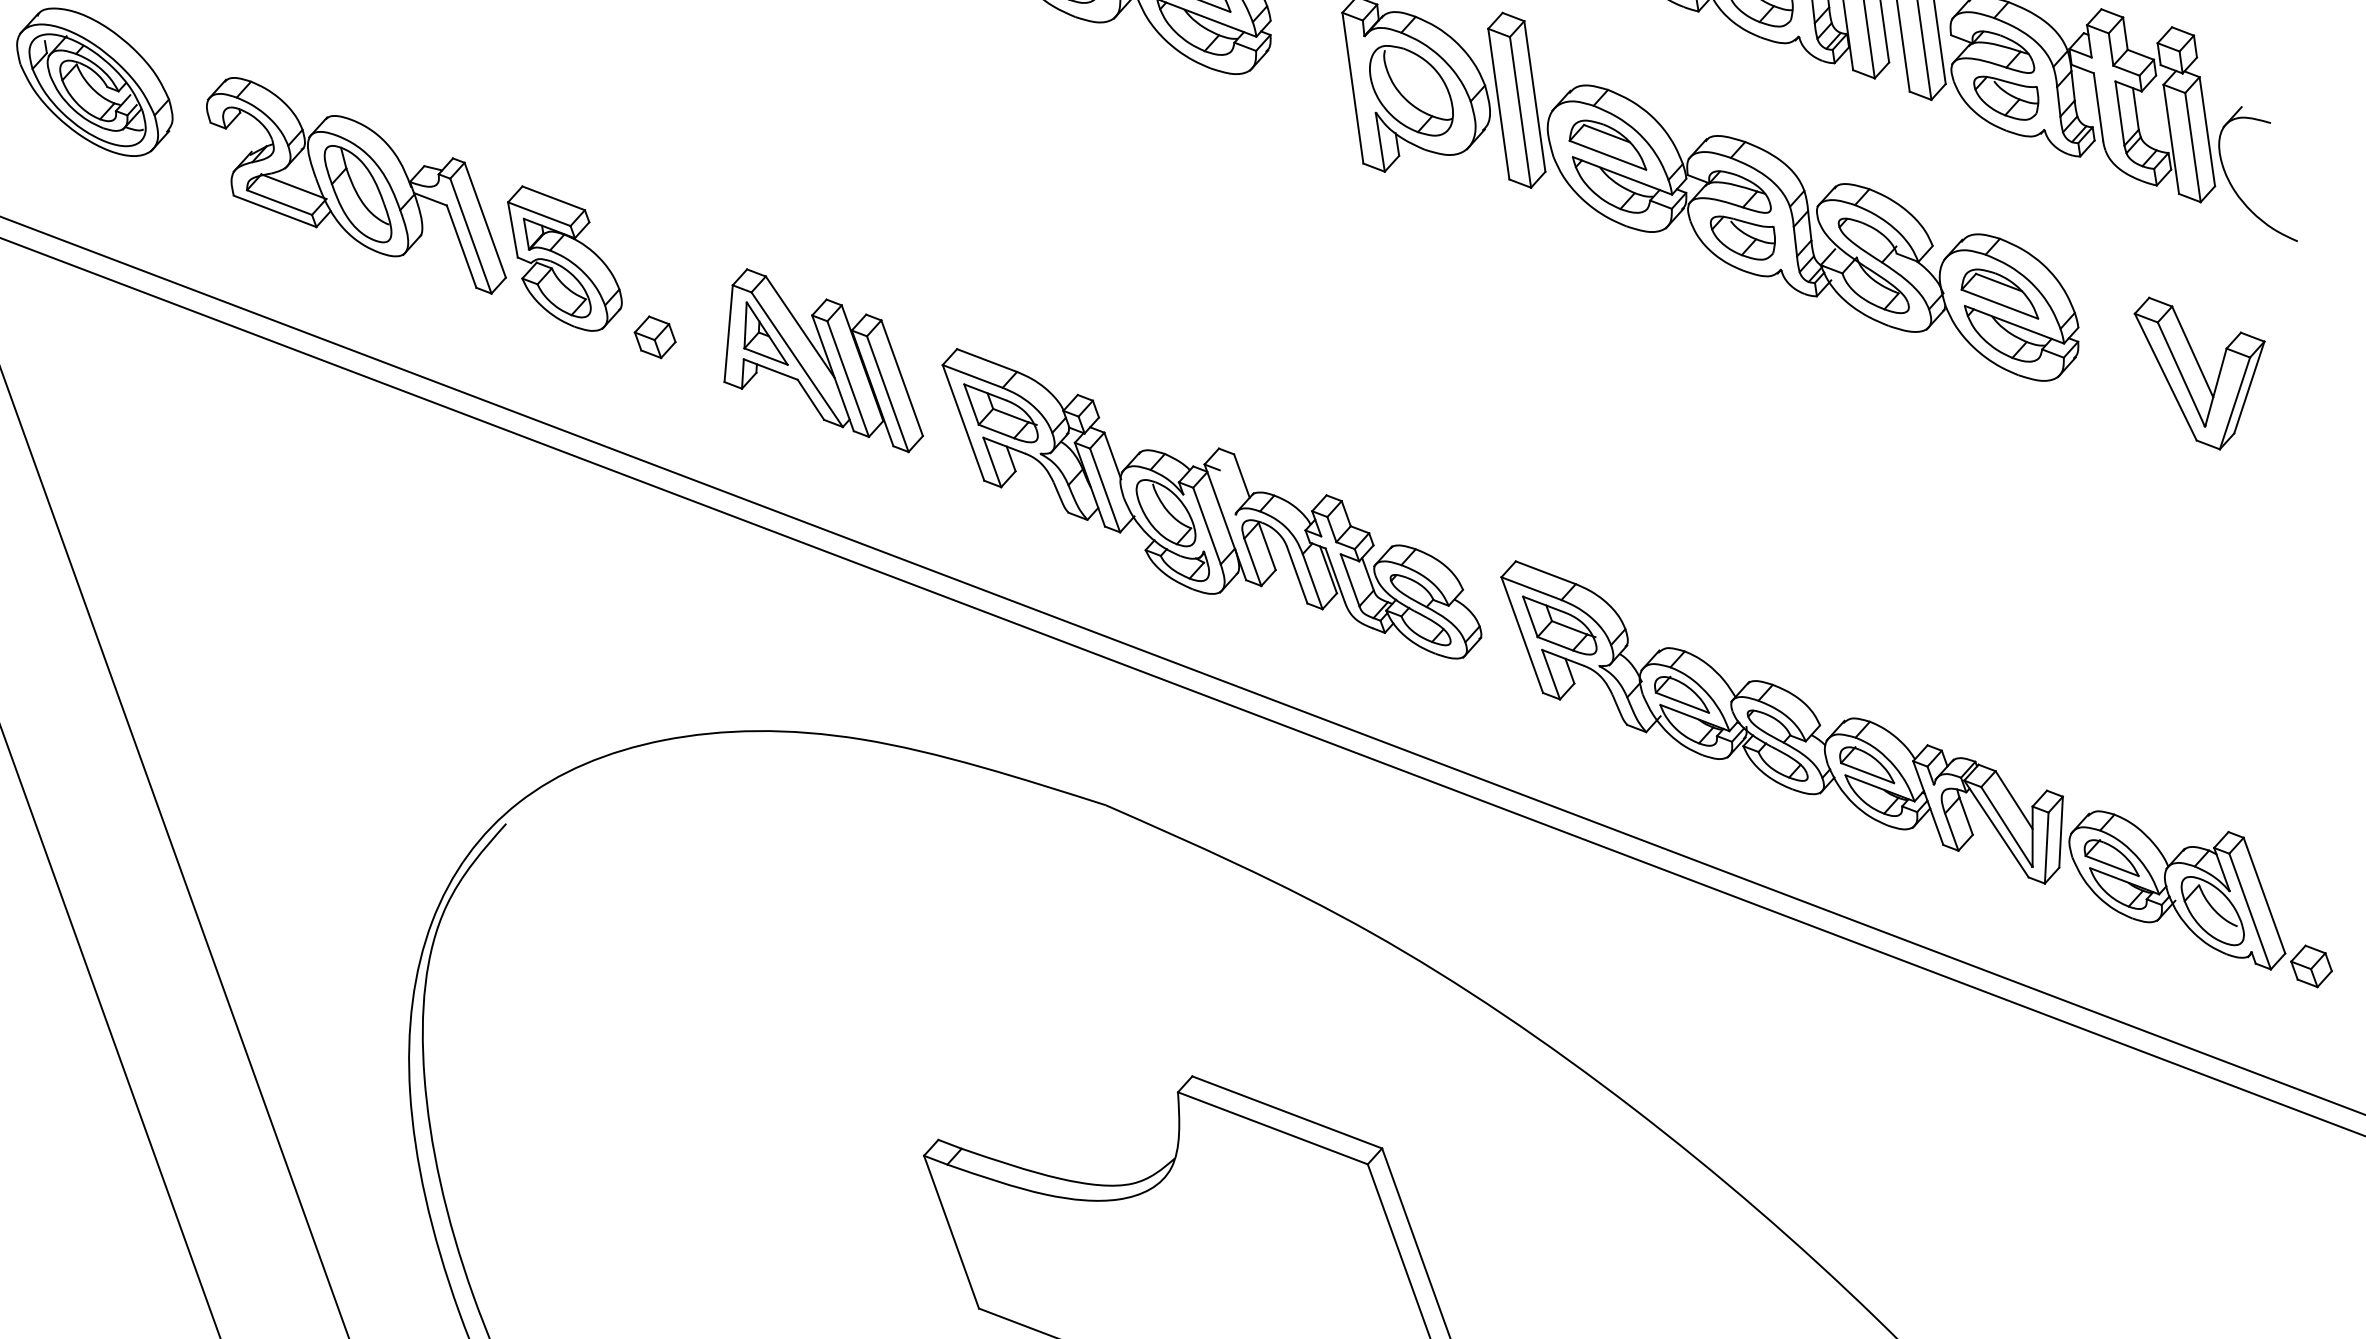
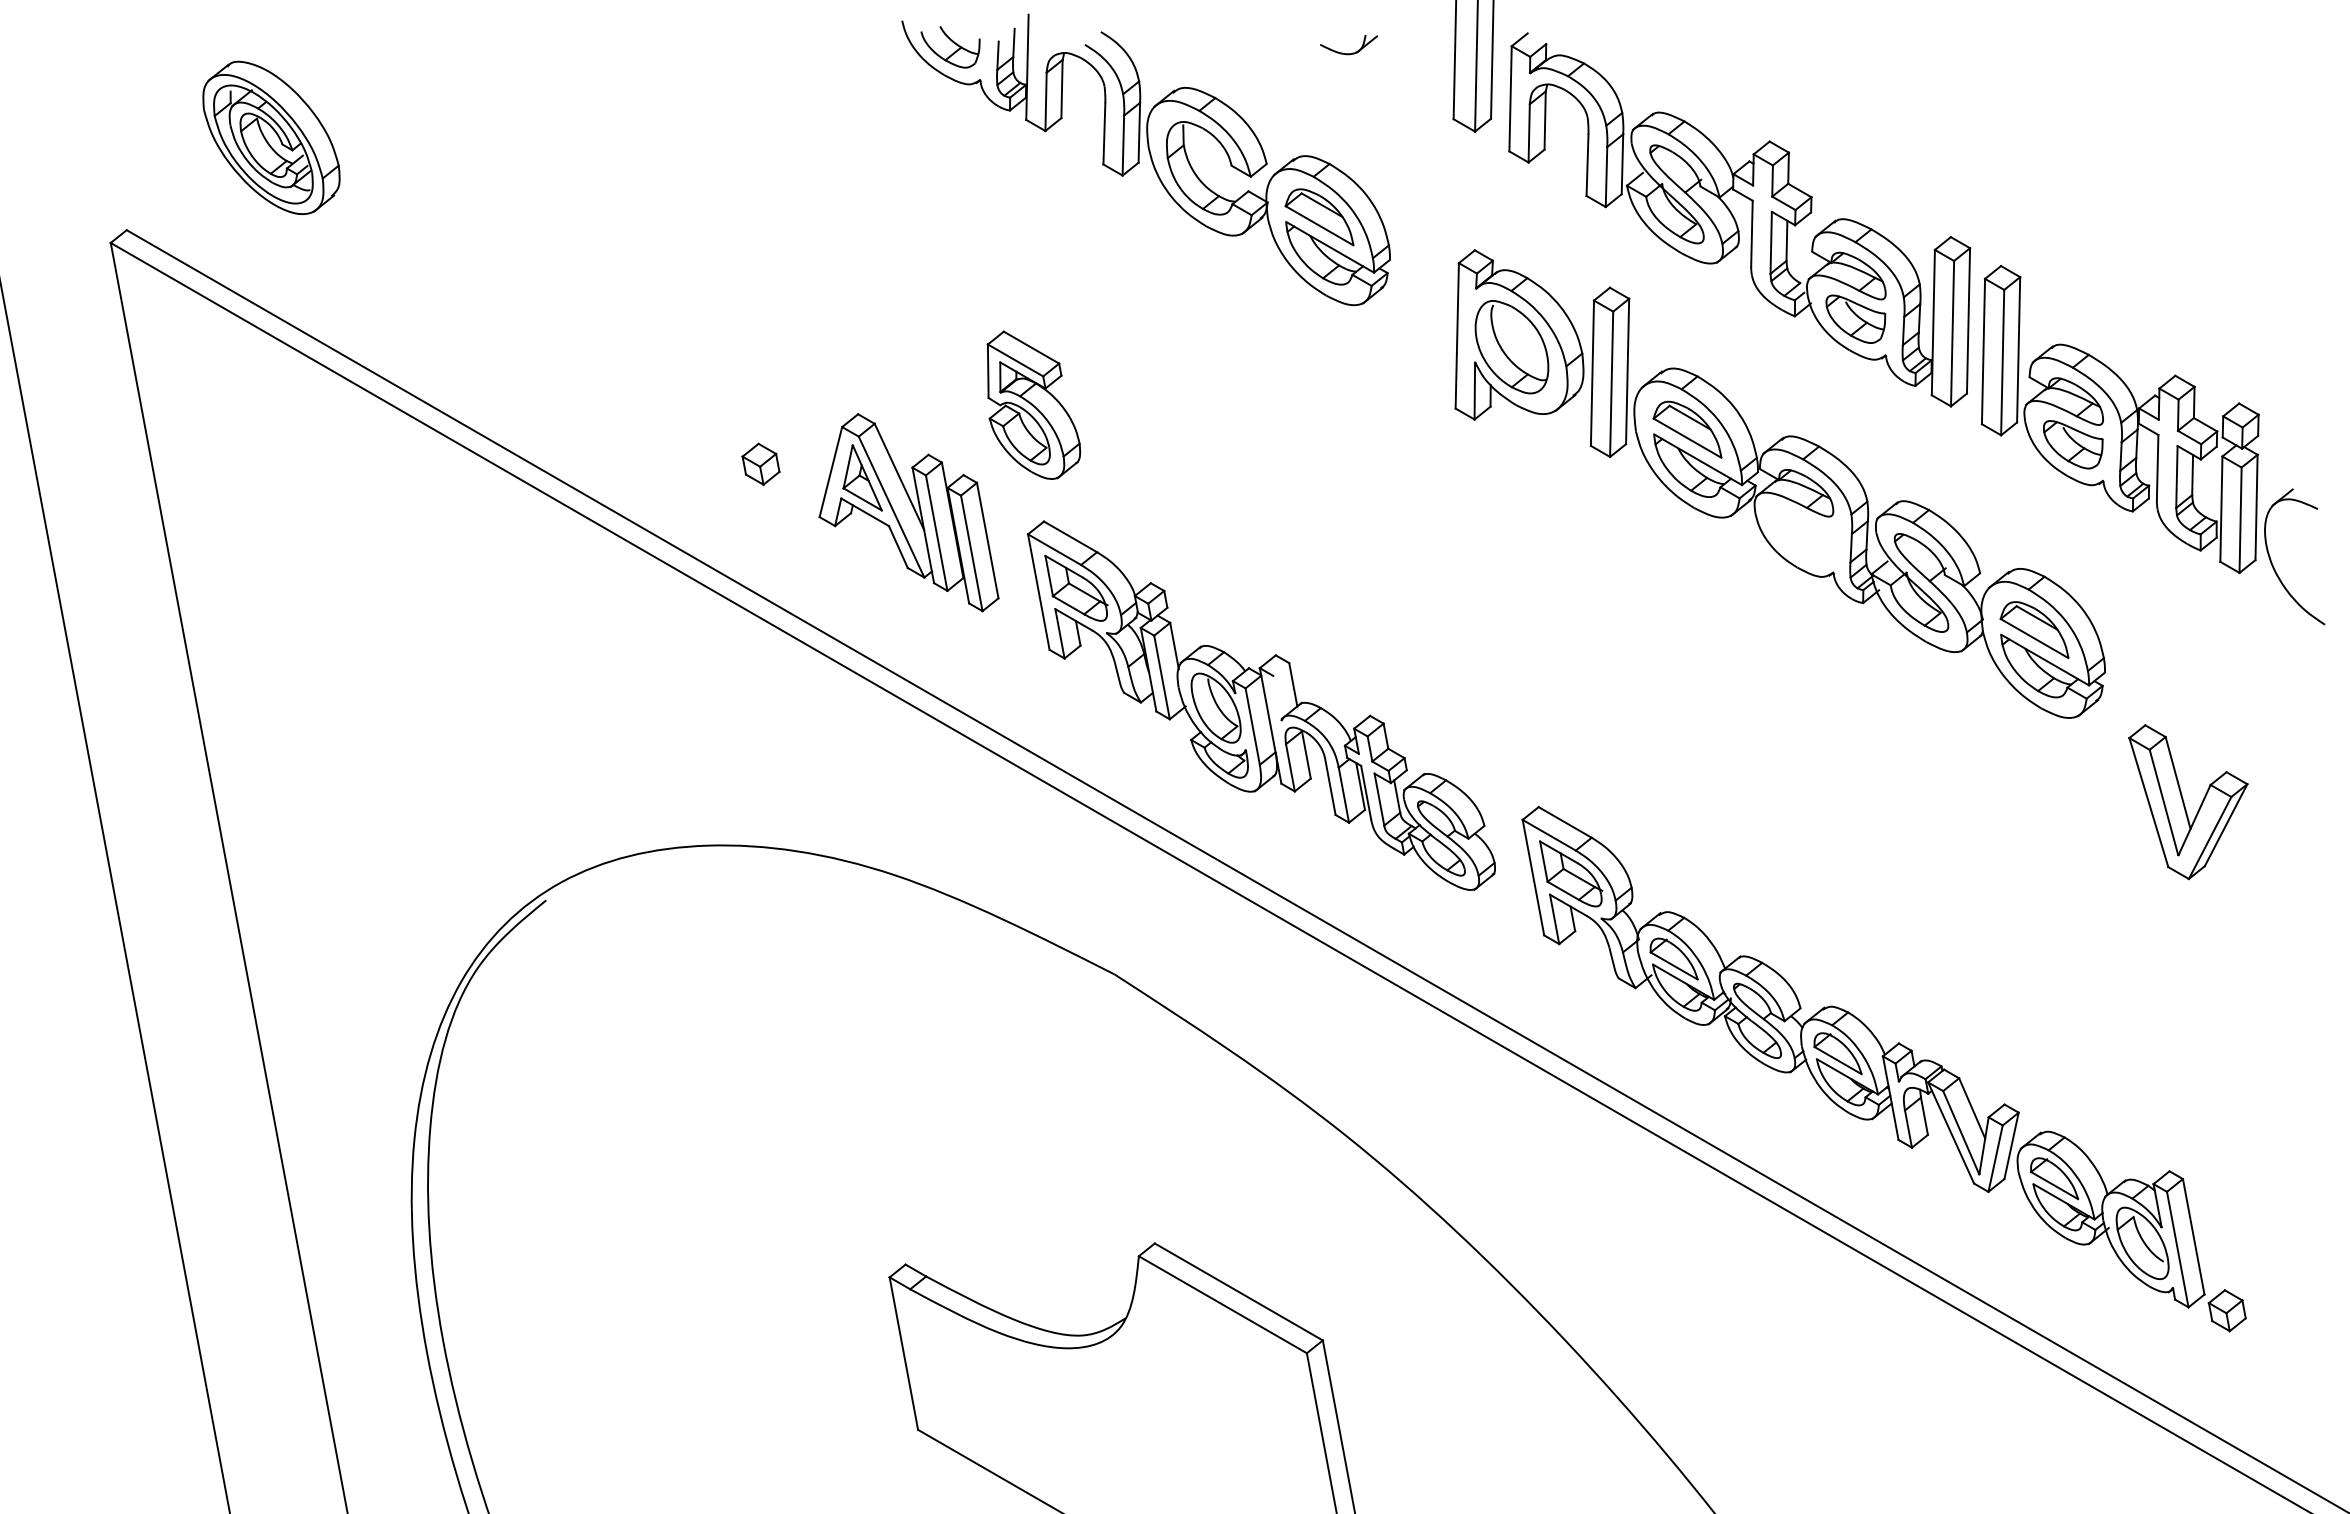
part: (355, 186) -> (501, 276), removed
part: (1744, 237) -> (1803, 536), removed
part: (565, 256) -> (1033, 404), moved
part: (2206, 370) -> (2188, 802), moved

